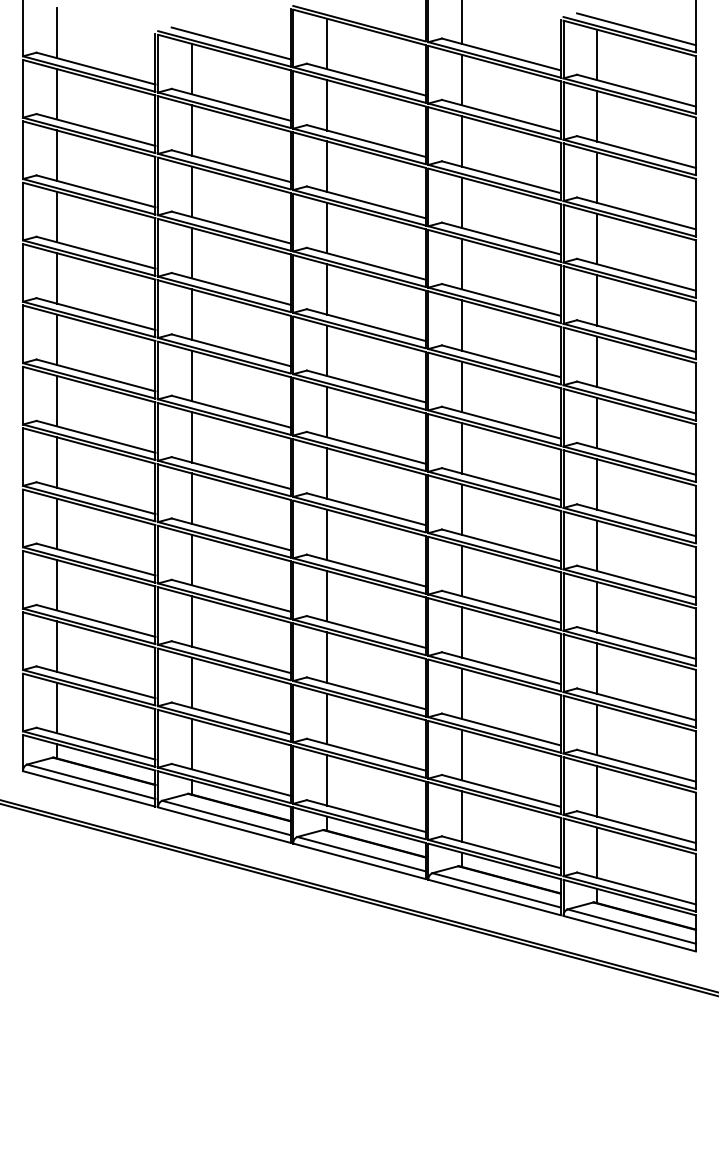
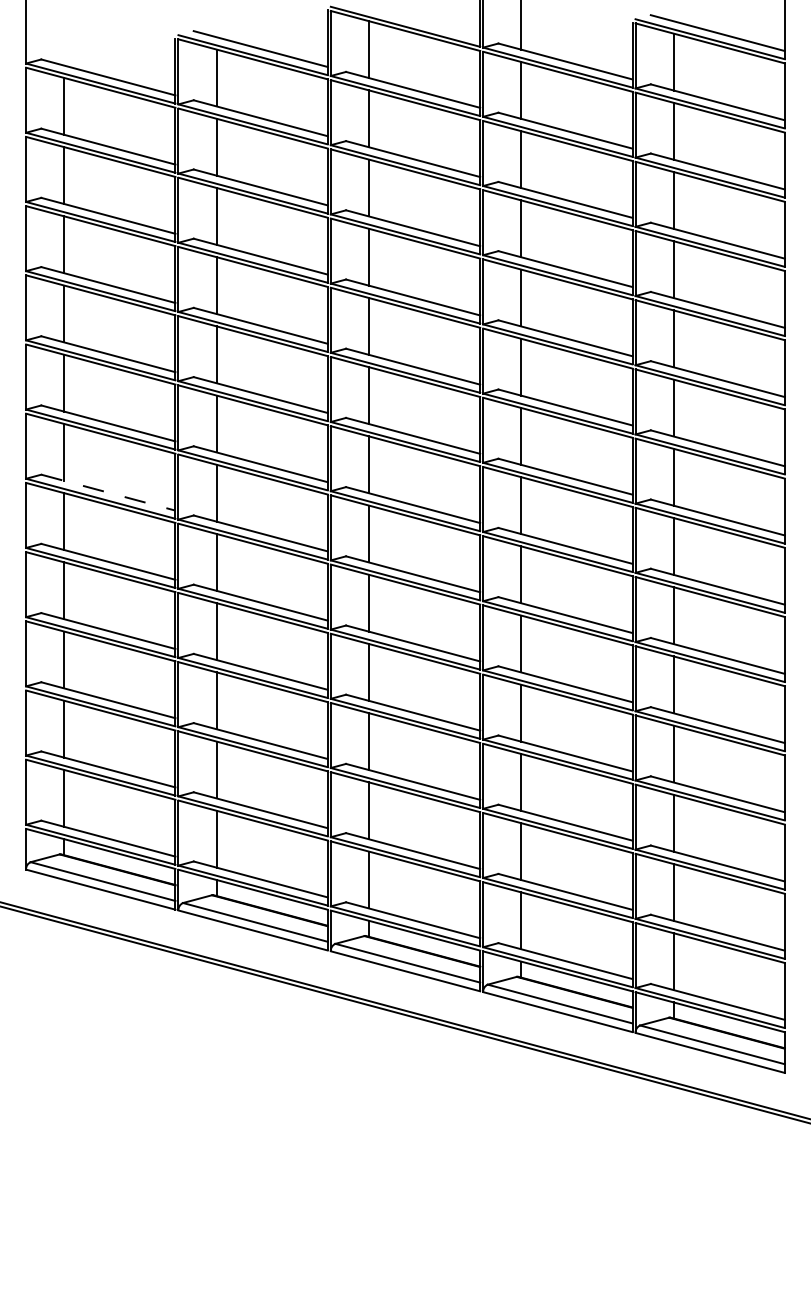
line: (56, 32) -> (63, 36), removed
line: (96, 436) -> (108, 492), solid -> dashed

